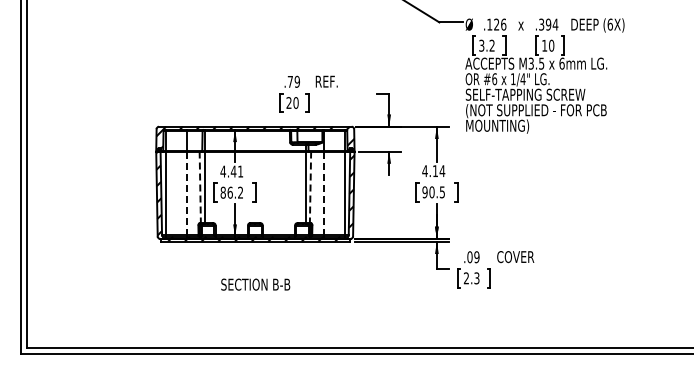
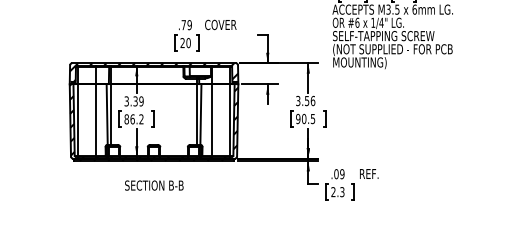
text: (333, 81) -> (220, 24), REF. -> COVER
text: (231, 171) -> (133, 101), 4.41 -> 3.39
text: (433, 171) -> (305, 101), 4.14 -> 3.56
line: (200, 187) -> (107, 114), dashed -> solid
line: (310, 187) -> (200, 114), dashed -> solid
line: (187, 193) -> (96, 120), dashed -> solid
line: (323, 193) -> (211, 120), dashed -> solid
text: (515, 257) -> (375, 174), COVER -> REF.
text: (255, 284) -> (154, 185), moved

